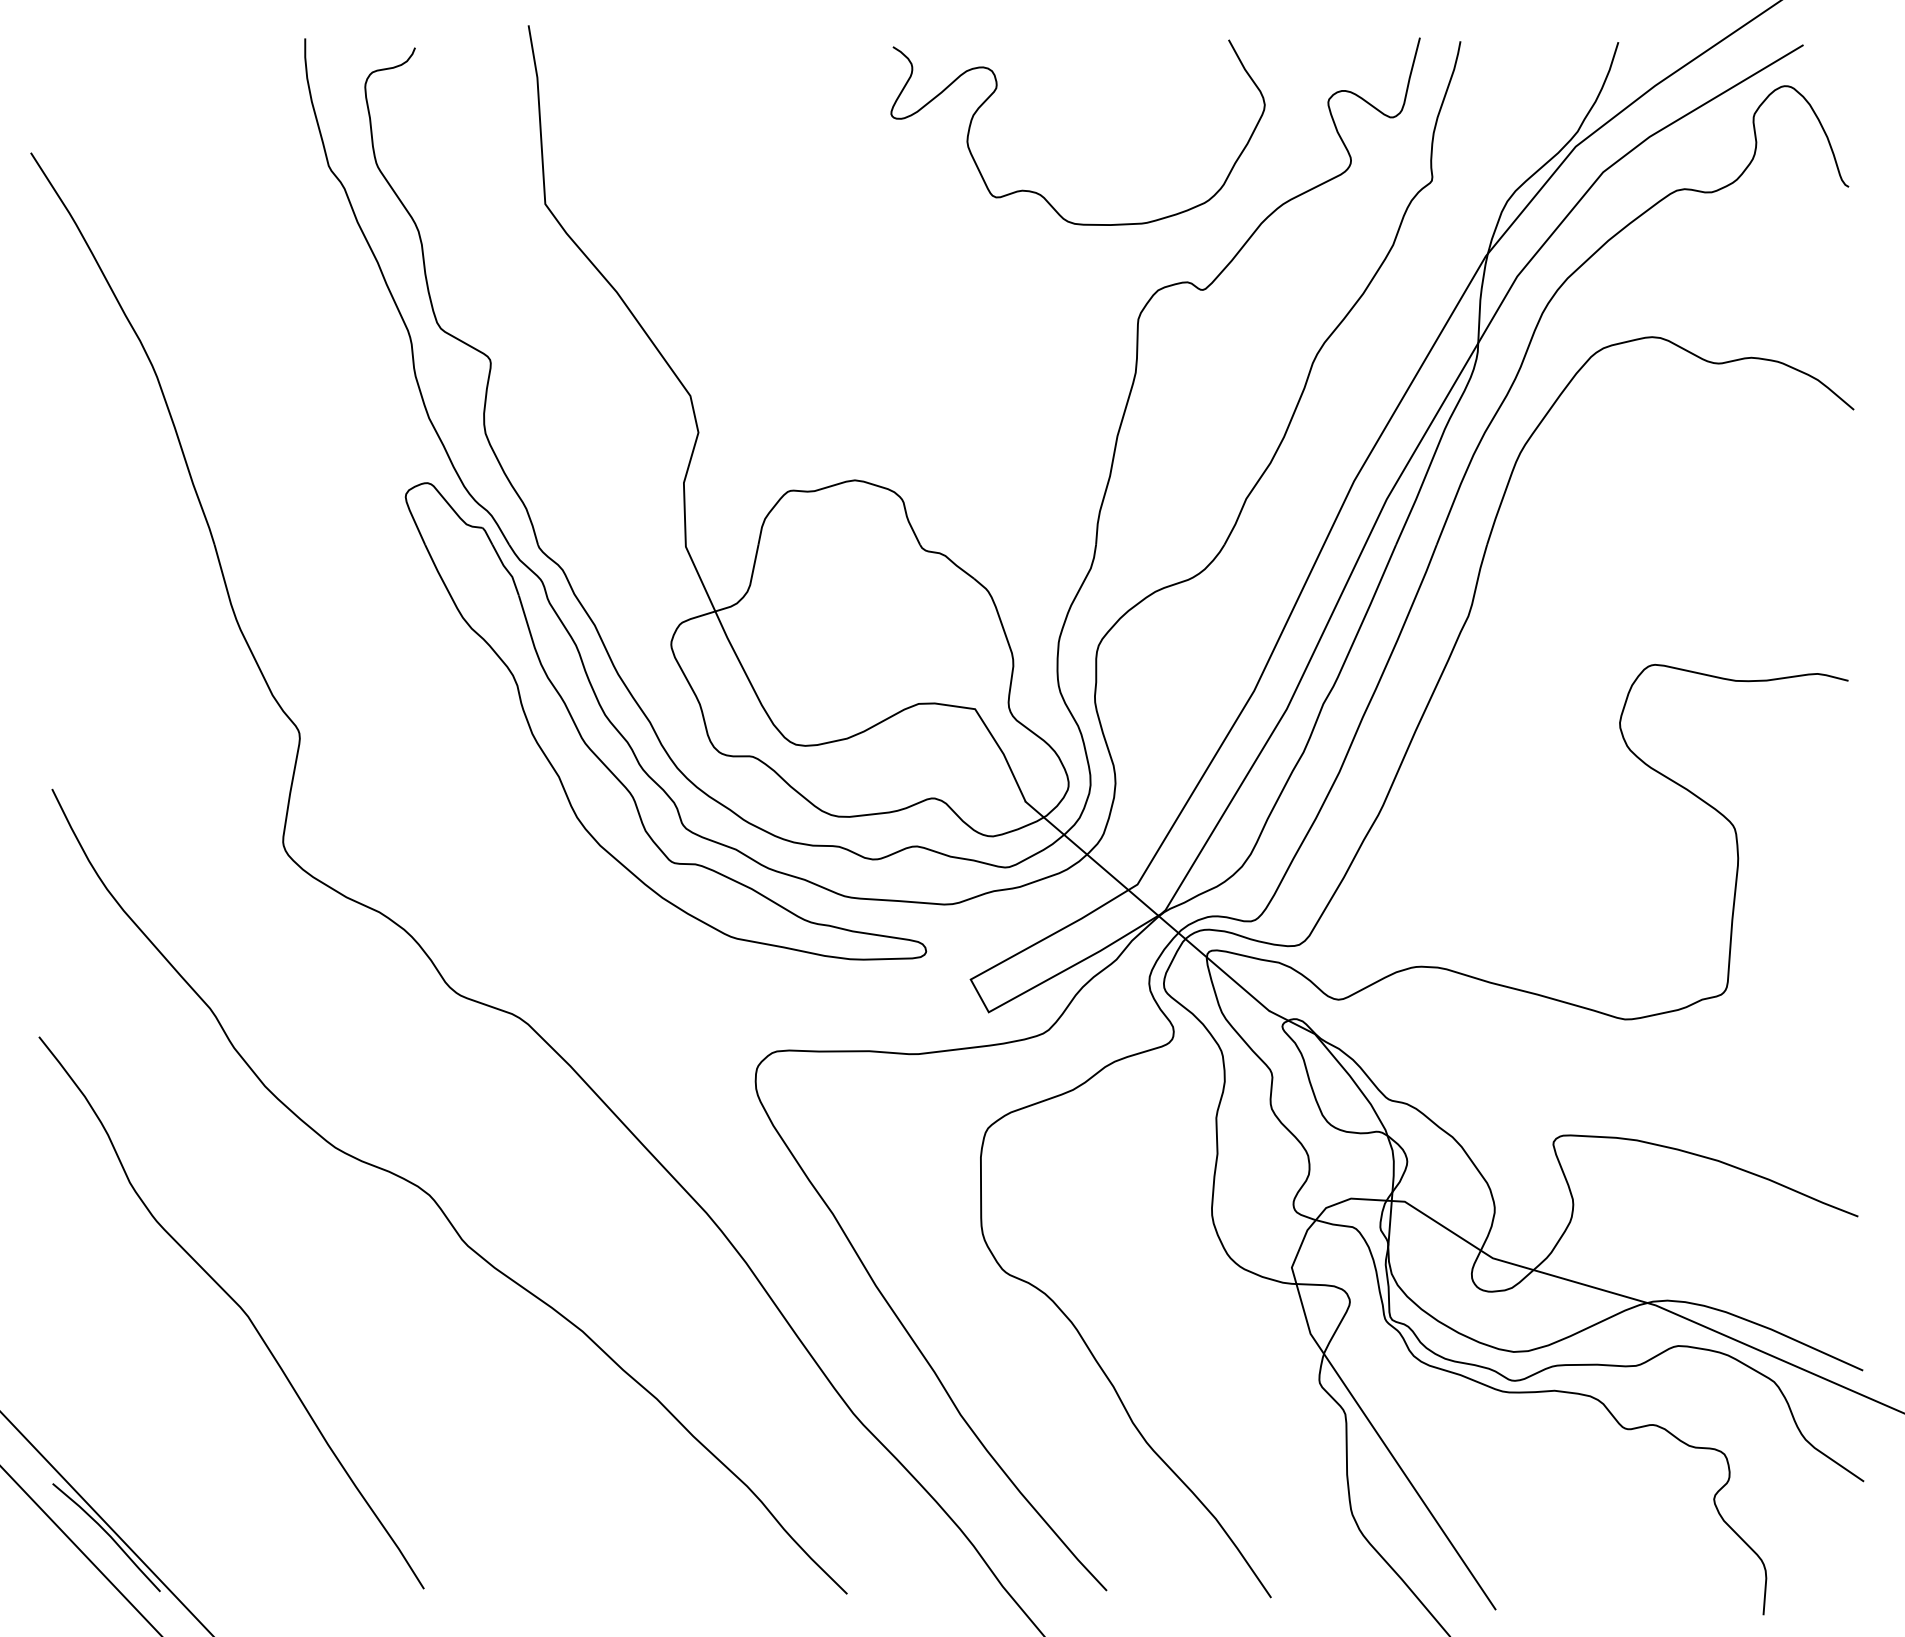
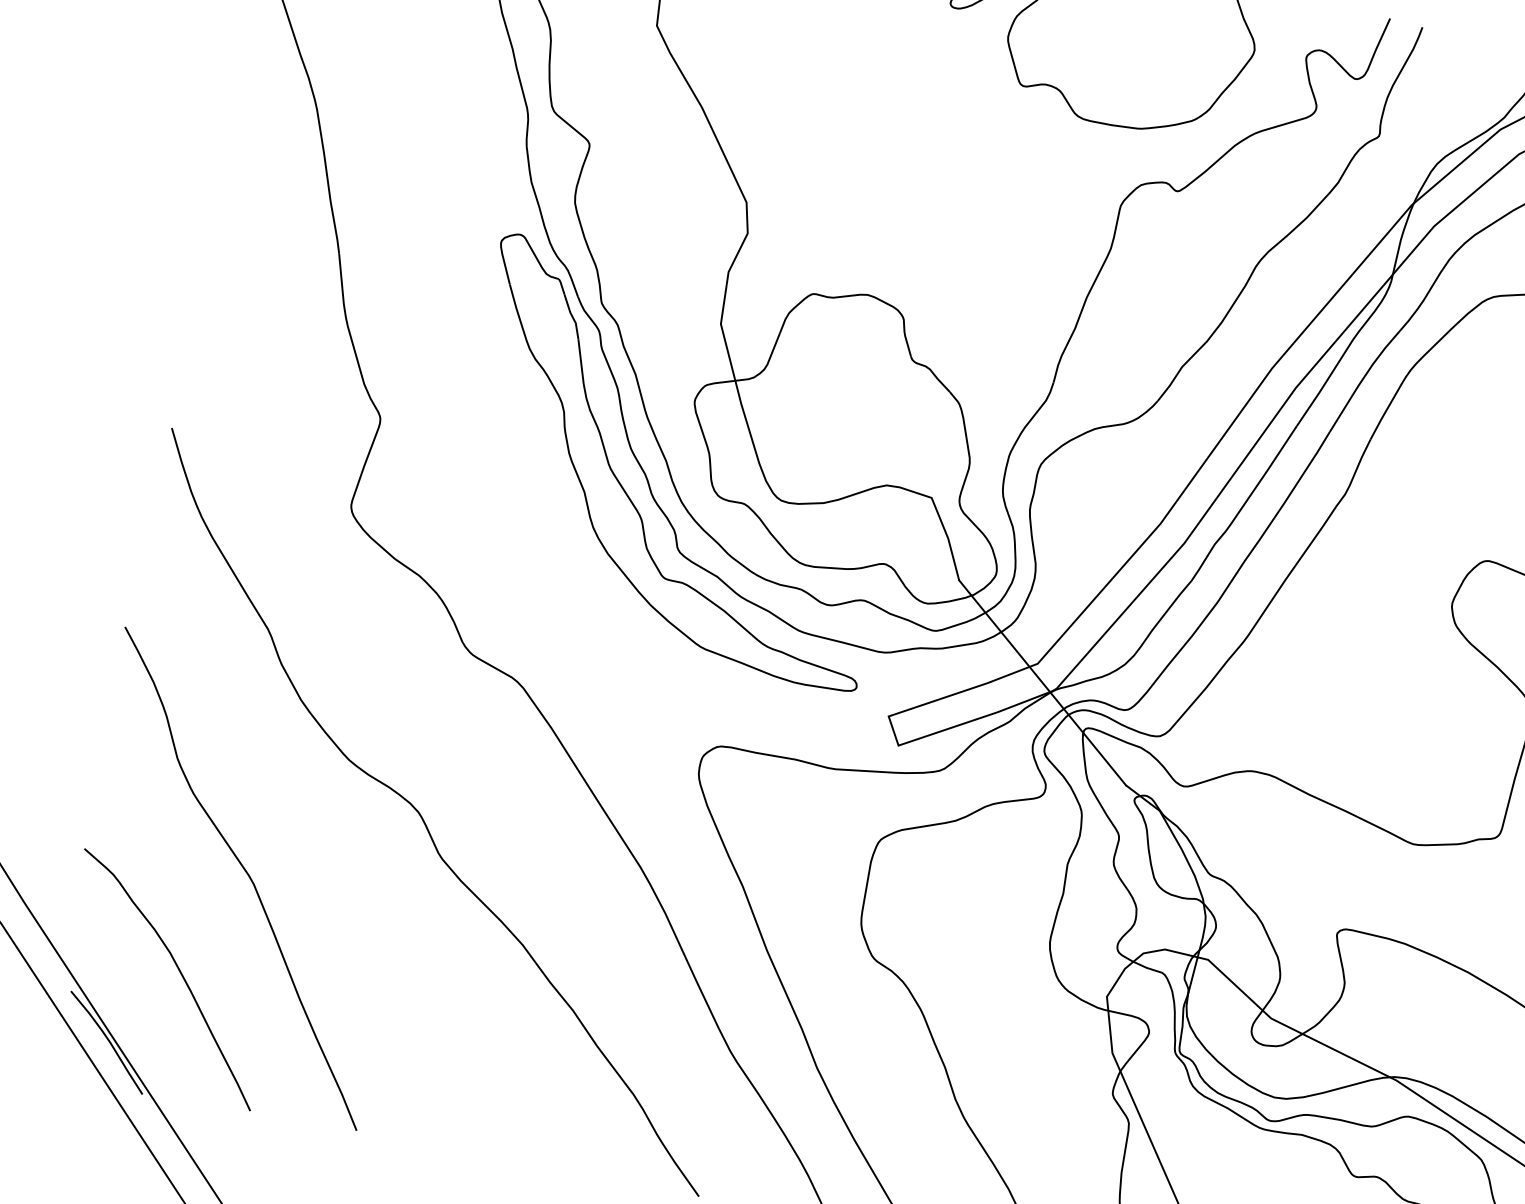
curve: (179, 1439) -> (180, 973), added

